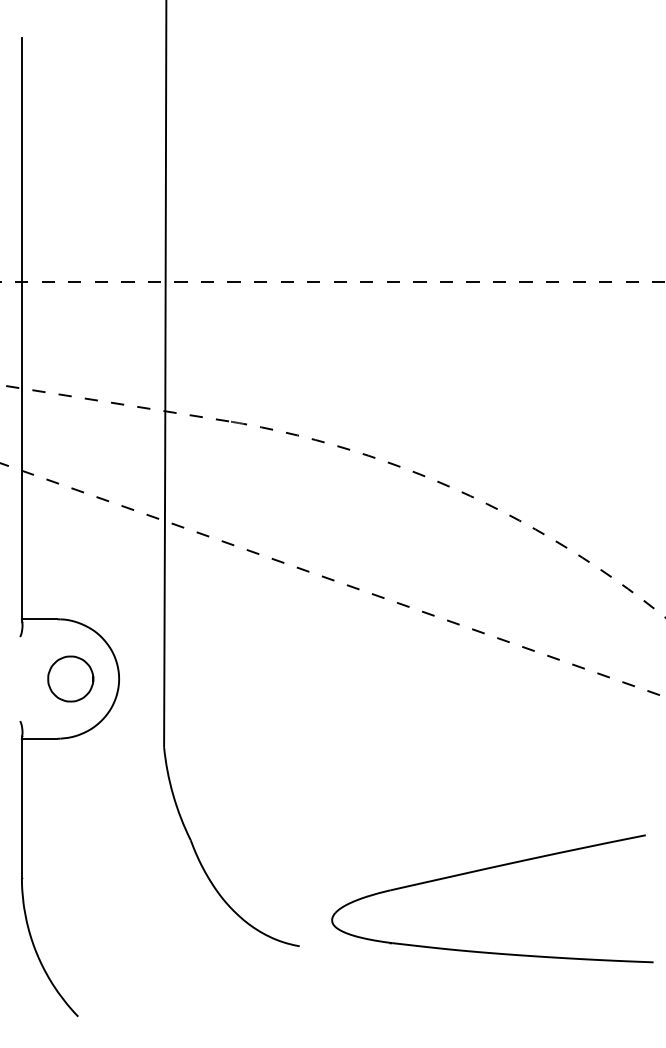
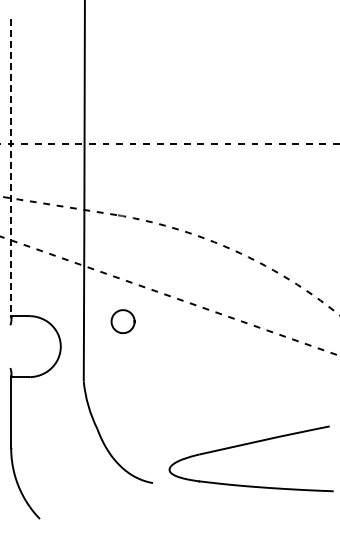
line: (22, 330) -> (11, 168), solid -> dashed
curve: (61, 661) -> (118, 312), moved

